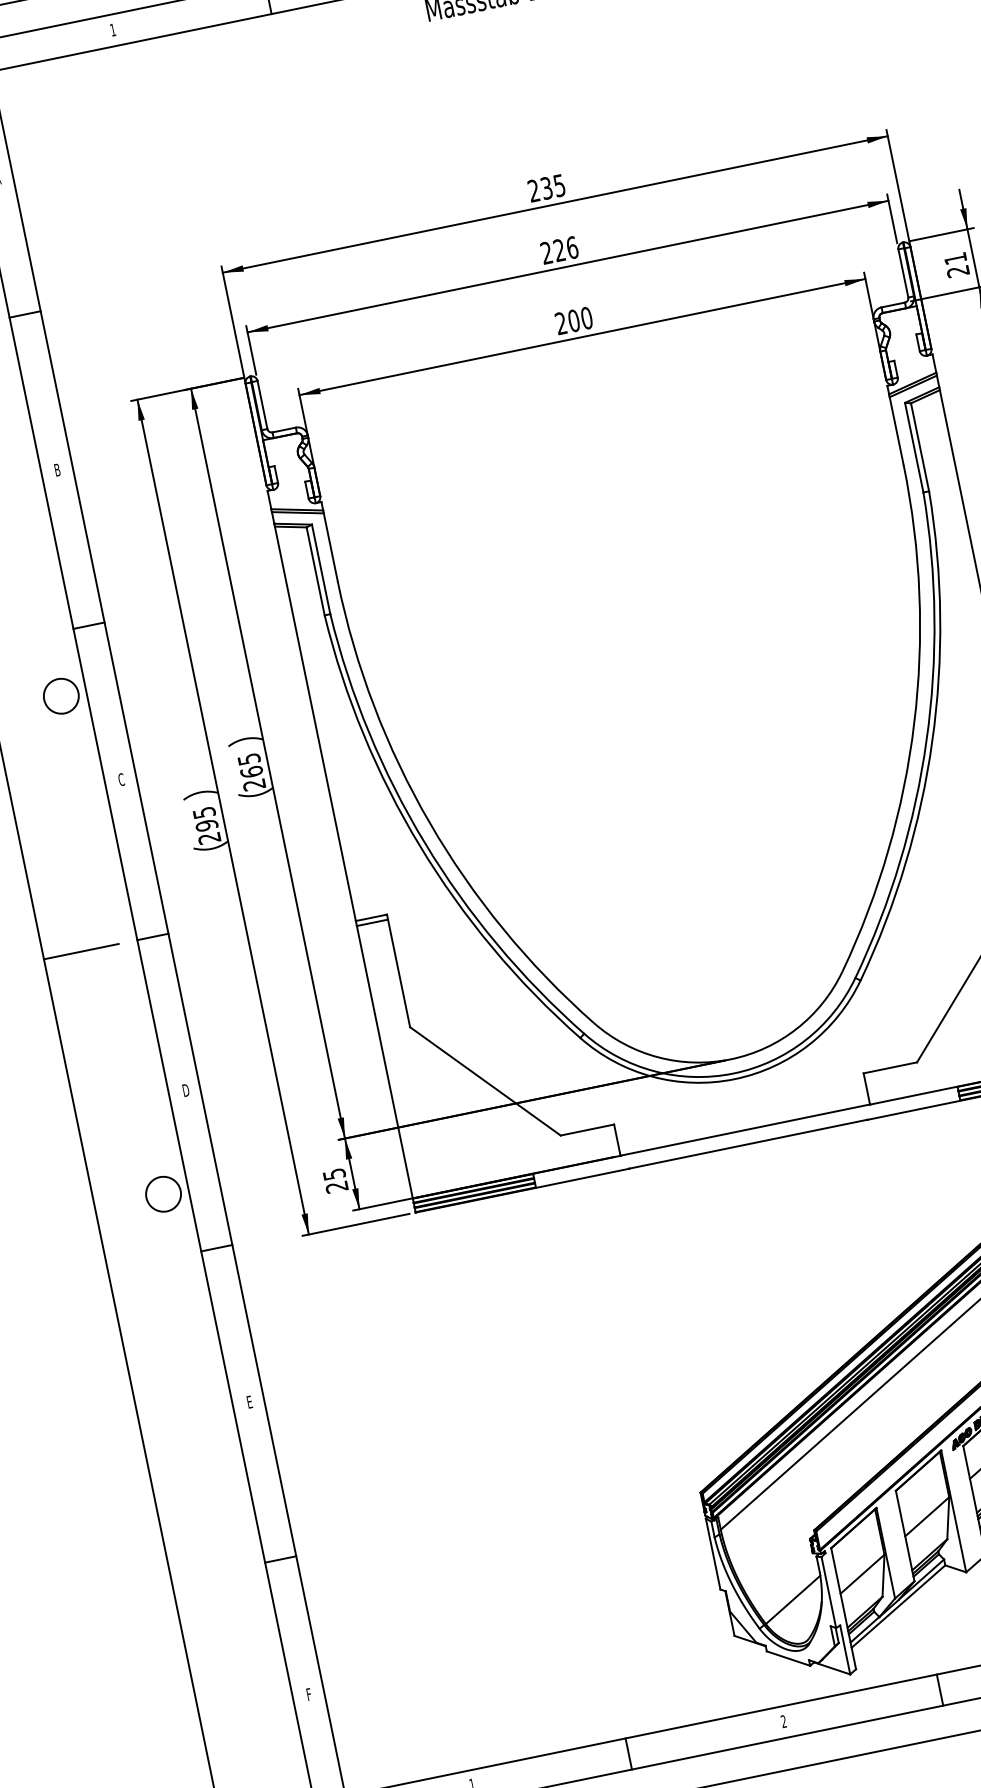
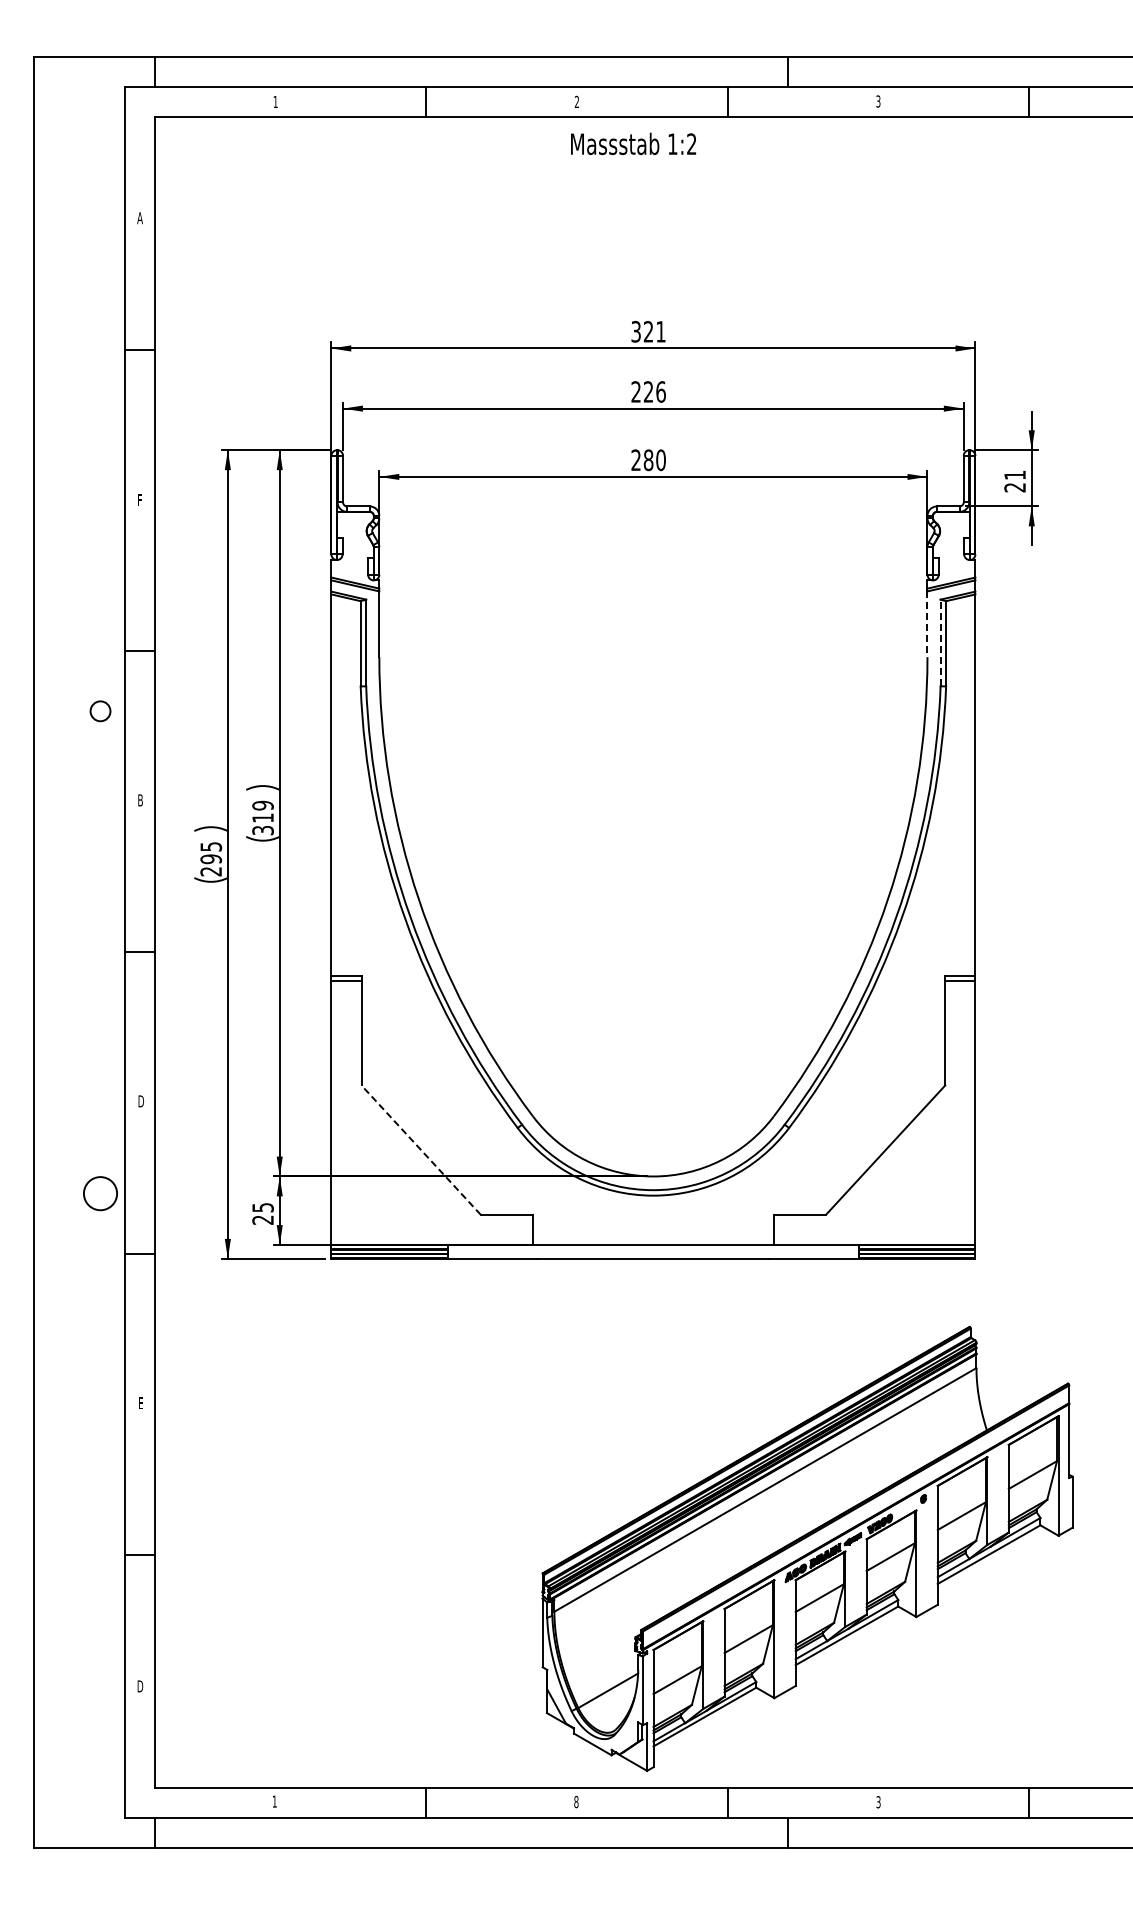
text: (546, 187) -> (648, 331), 235 -> 321
text: (573, 320) -> (648, 459), 200 -> 280
line: (896, 431) -> (927, 624), solid -> dashed
line: (914, 447) -> (940, 642), solid -> dashed
text: (56, 470) -> (139, 500), B -> F
circle: (61, 695) -> (100, 710), size x0.6
text: (251, 771) -> (262, 817), 265 -> 319
text: (121, 779) -> (140, 800), C -> B
line: (81, 951) -> (70, 952), removed
line: (484, 1080) -> (420, 1149), solid -> dashed
text: (309, 1694) -> (140, 1686), F -> D
text: (784, 1721) -> (576, 1802), 2 -> 8

